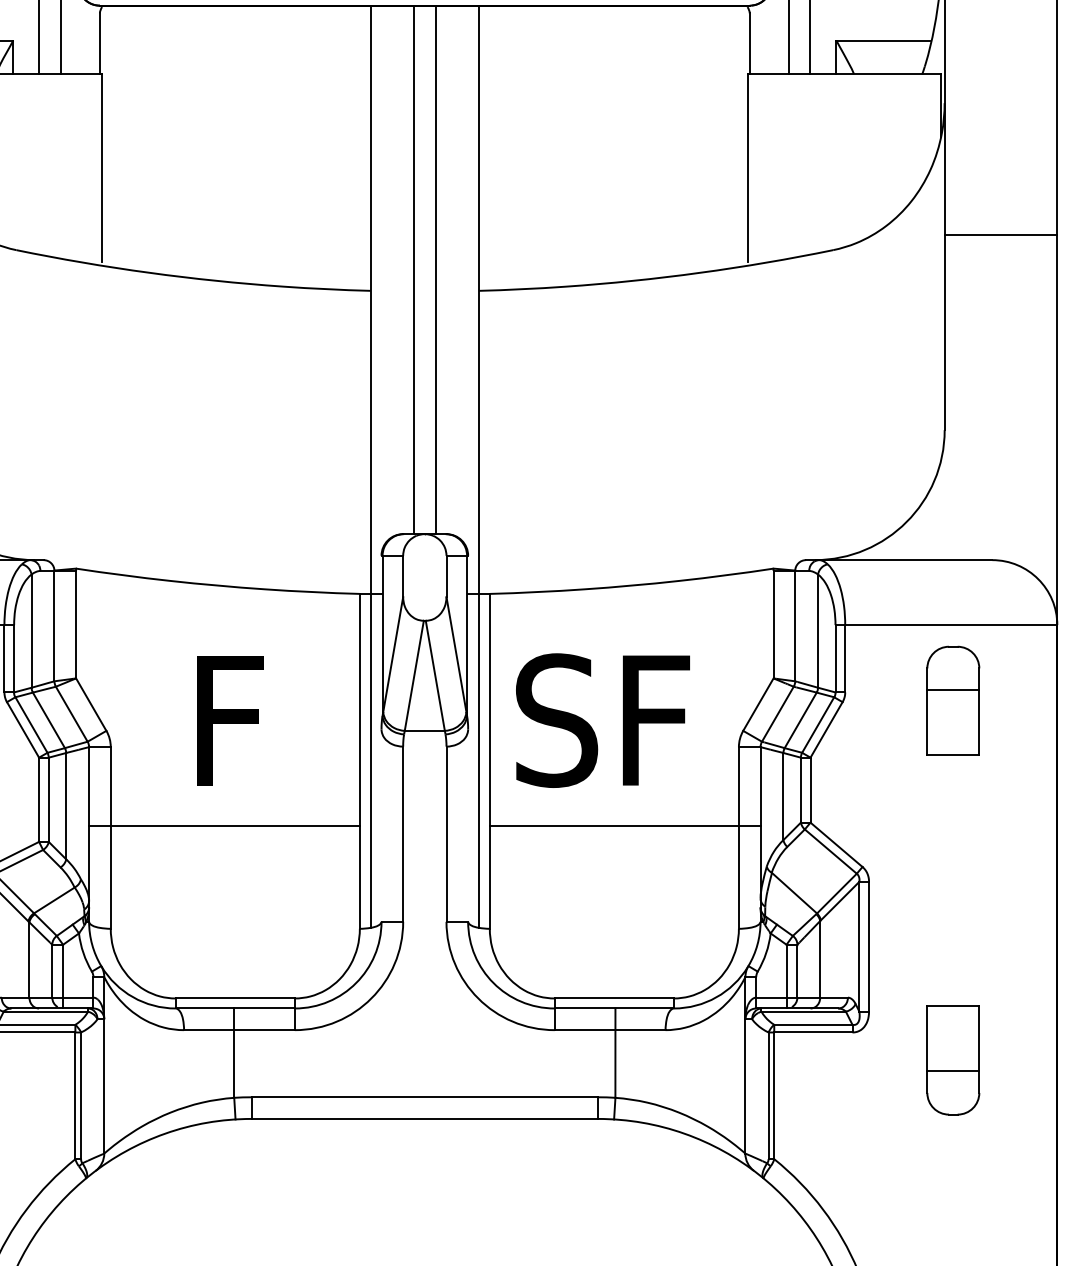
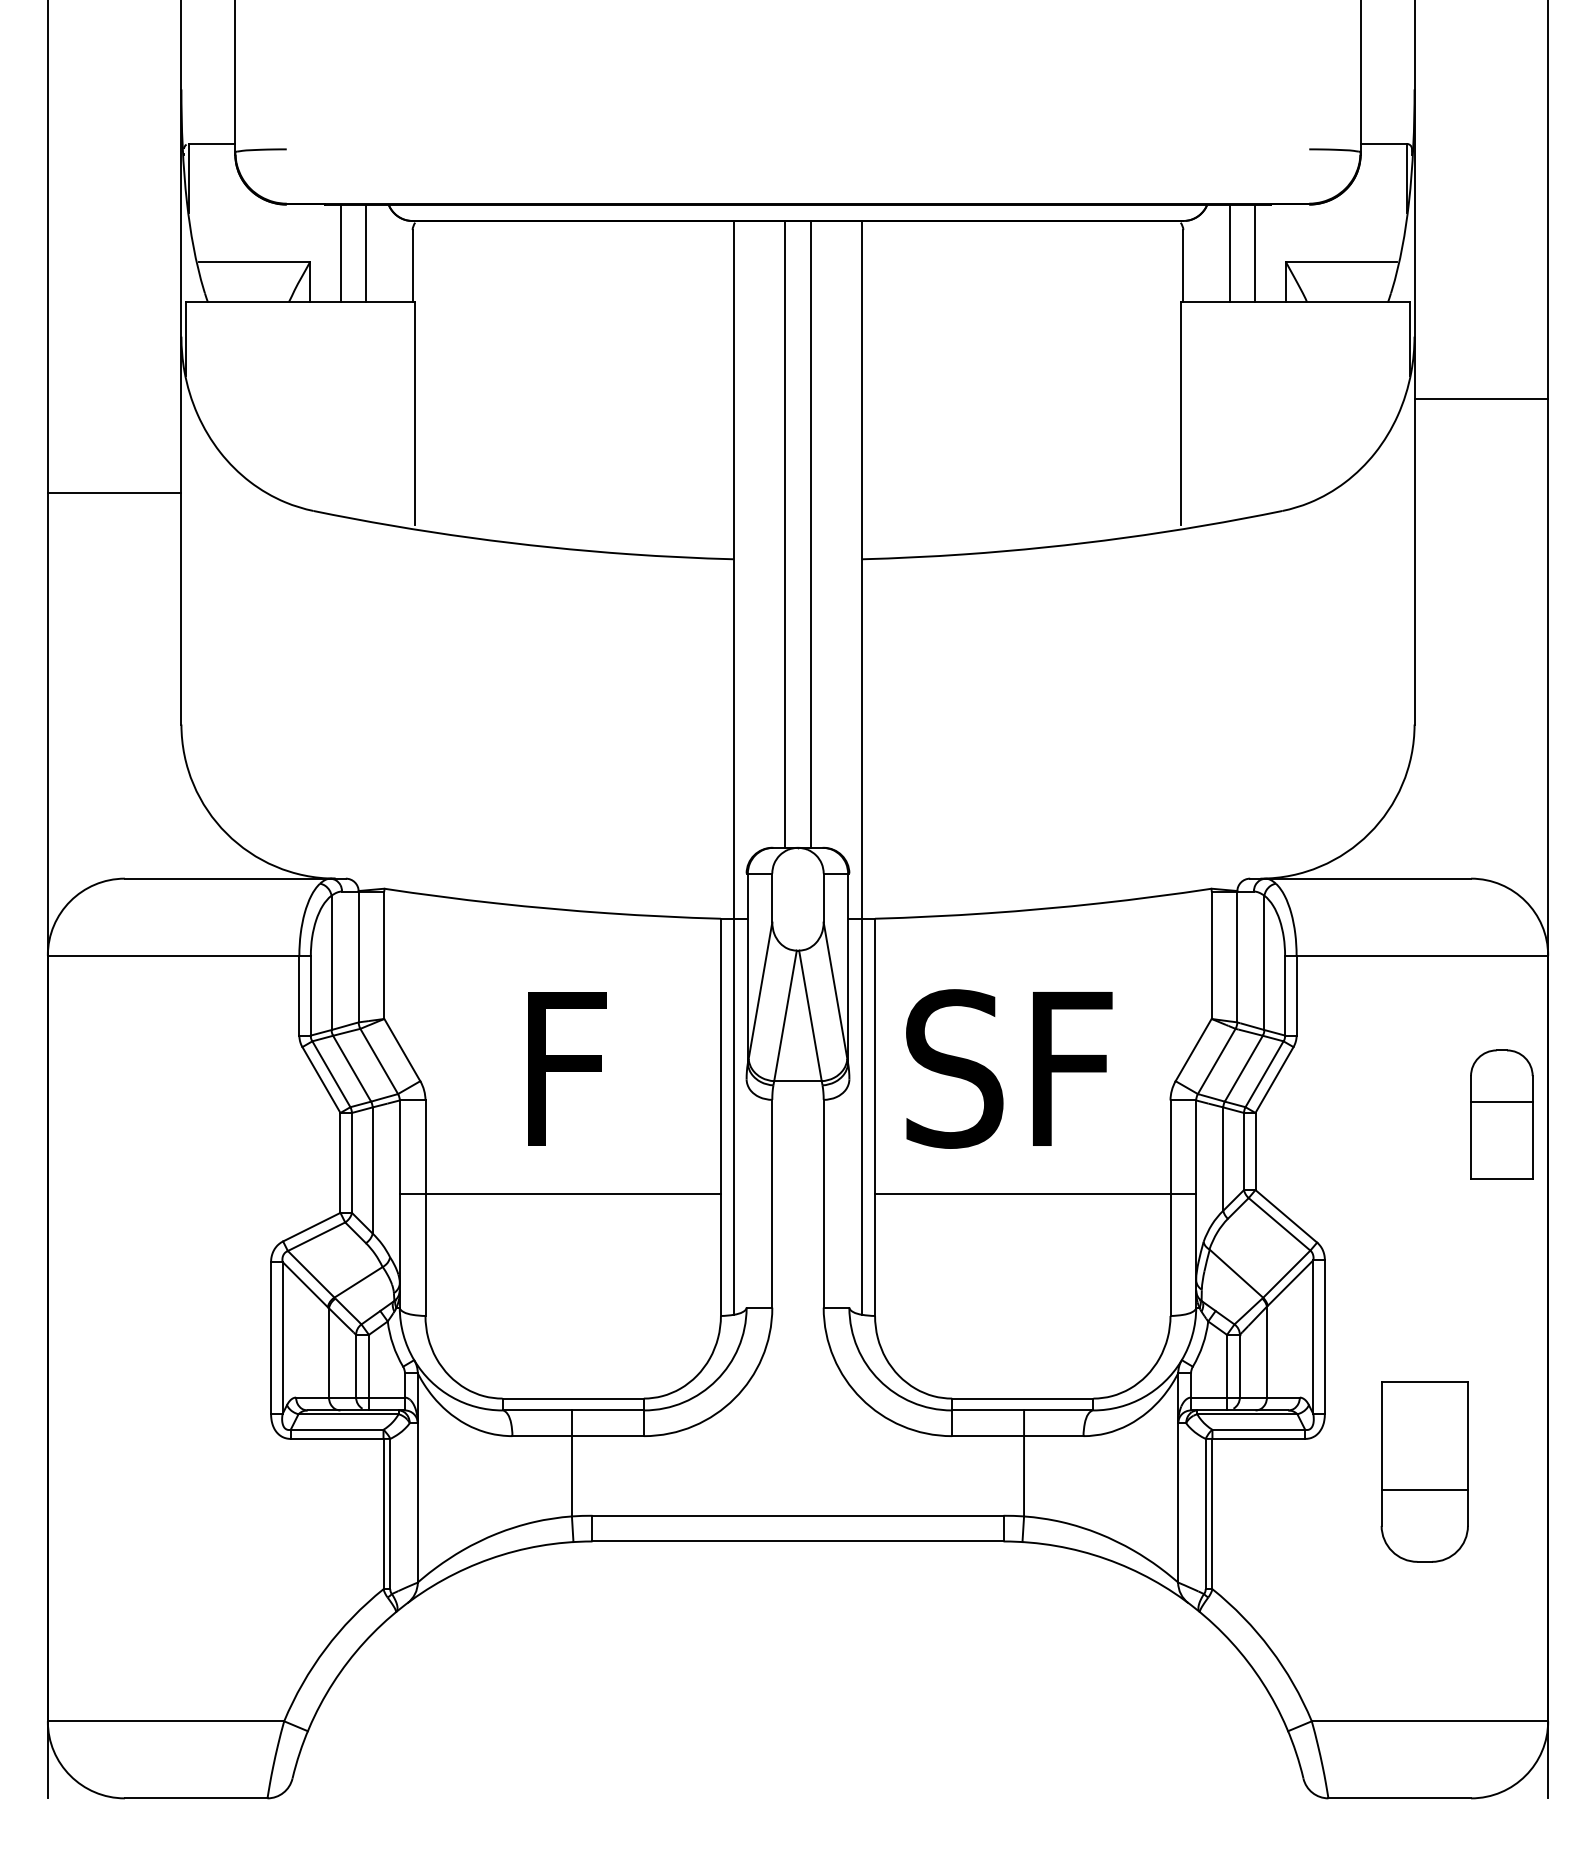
line: (1001, 235) -> (1481, 399), moved
part: (953, 700) -> (1501, 1114), moved
part: (953, 1060) -> (1424, 1472), size x1.4

